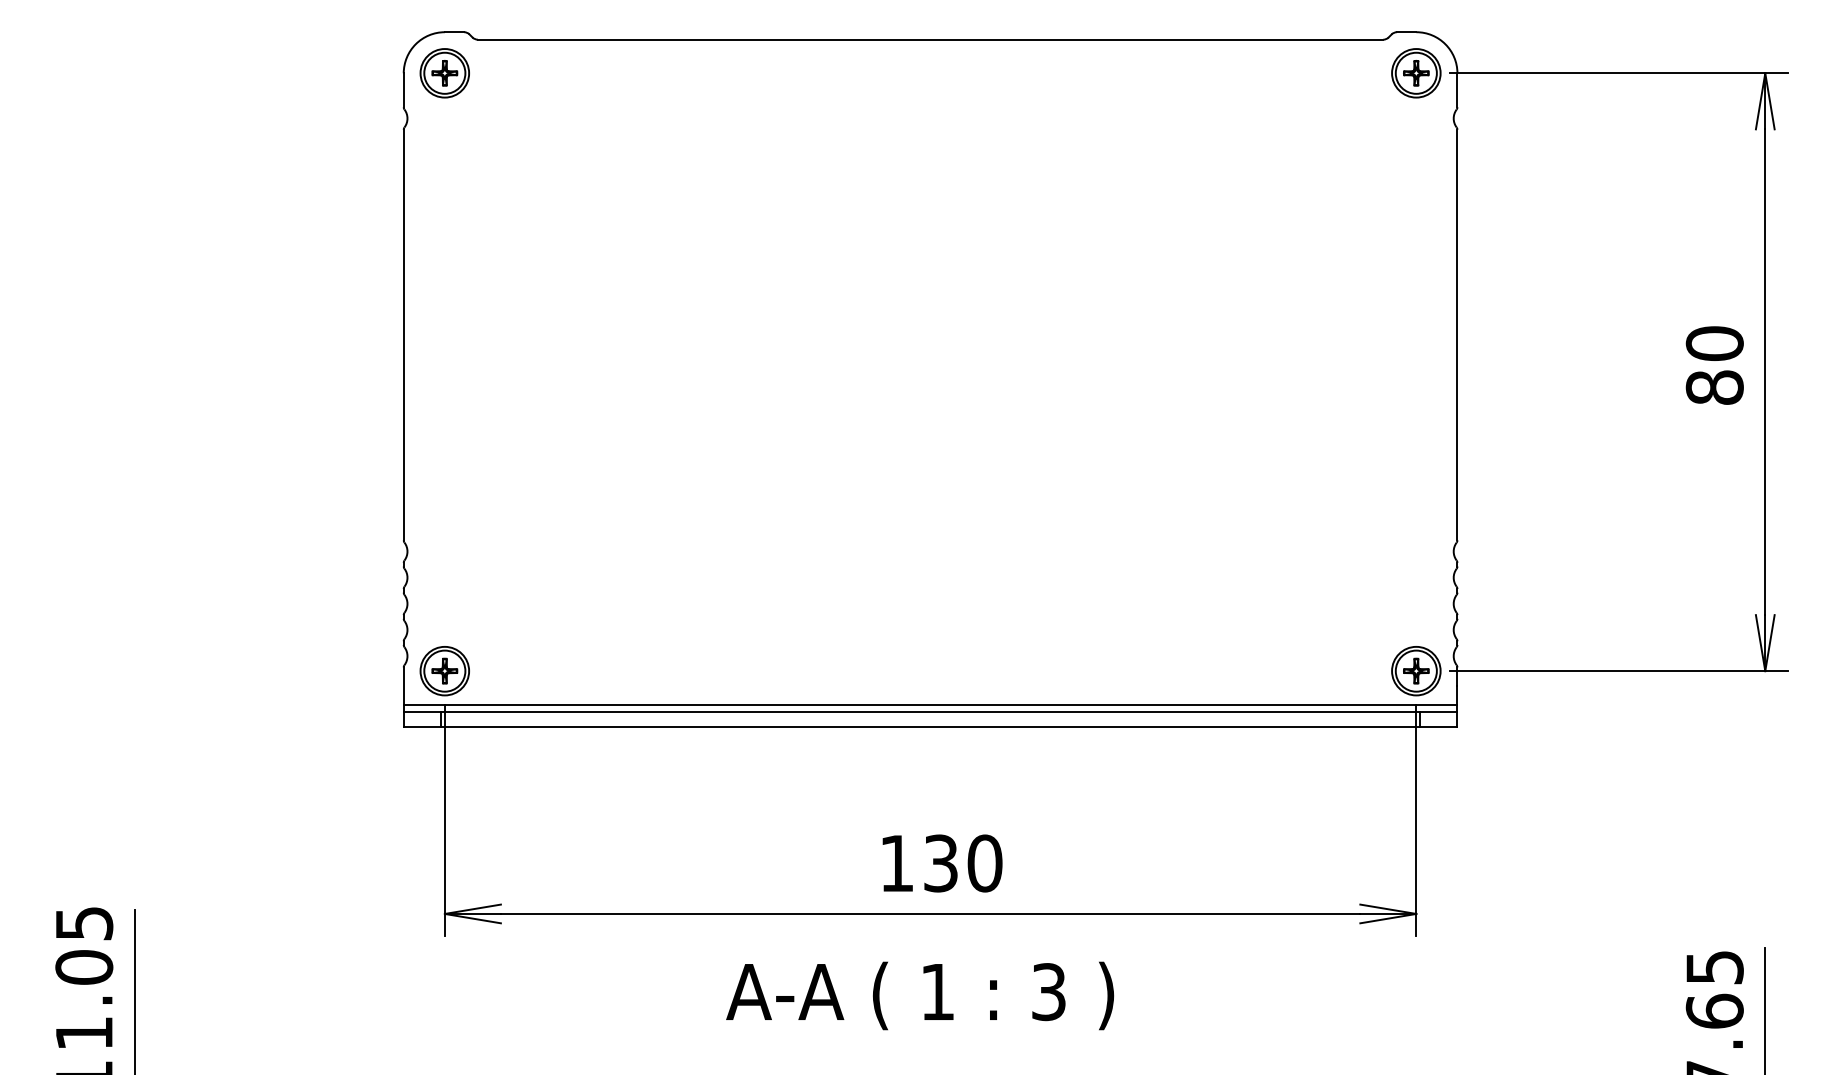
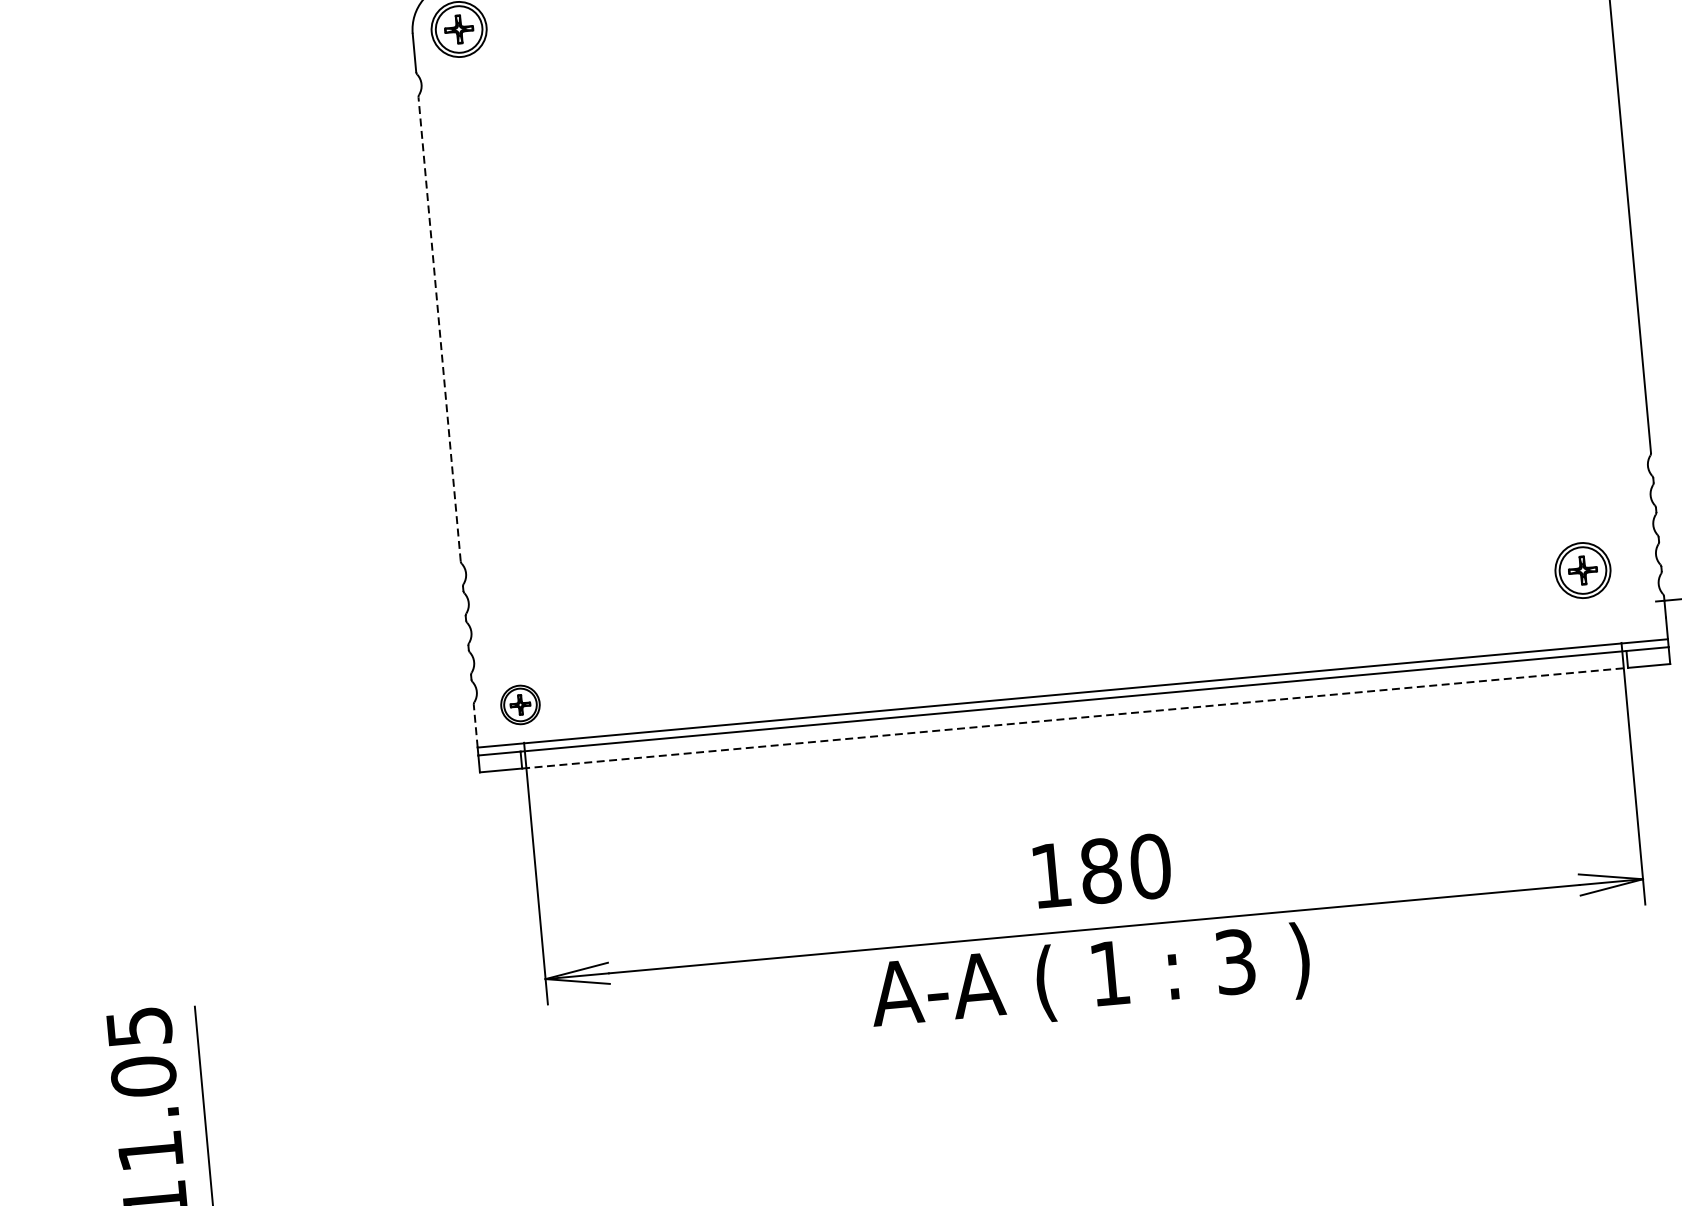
line: (403, 334) -> (439, 328), solid -> dashed
part: (444, 671) -> (520, 705), size x0.7
part: (1416, 671) -> (1583, 570), moved
line: (403, 686) -> (475, 726), solid -> dashed
line: (931, 727) -> (1076, 718), solid -> dashed
text: (941, 863) -> (1101, 871), 130 -> 180
text: (920, 995) -> (1090, 979), moved

